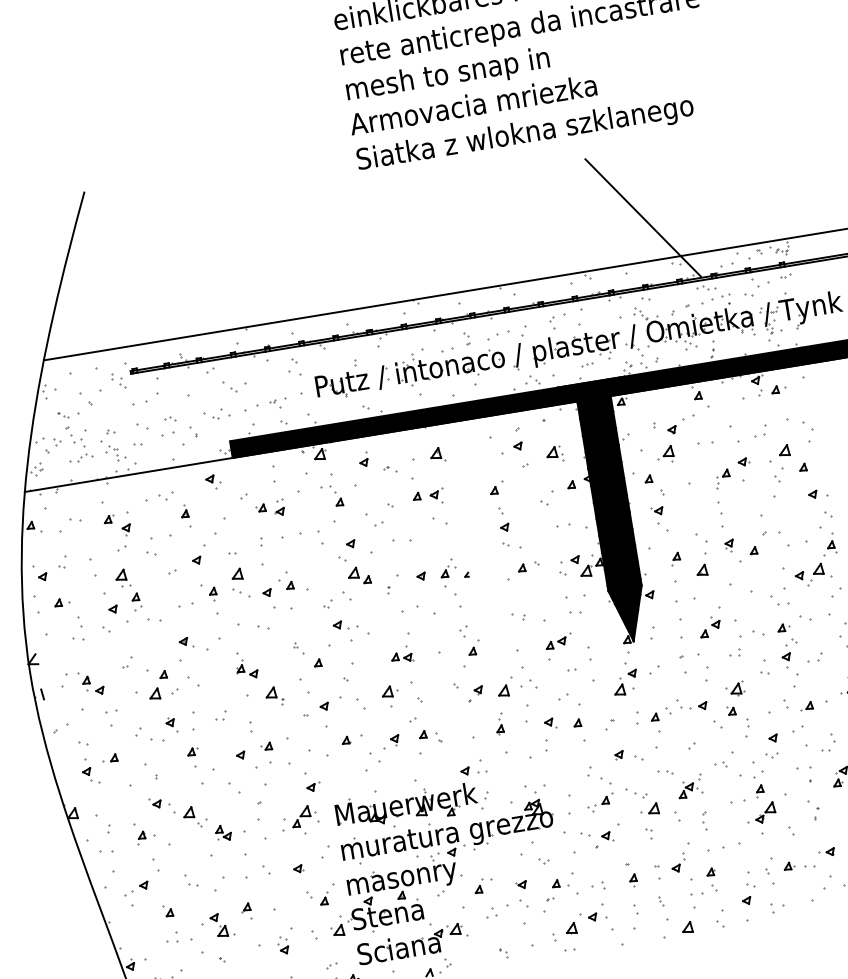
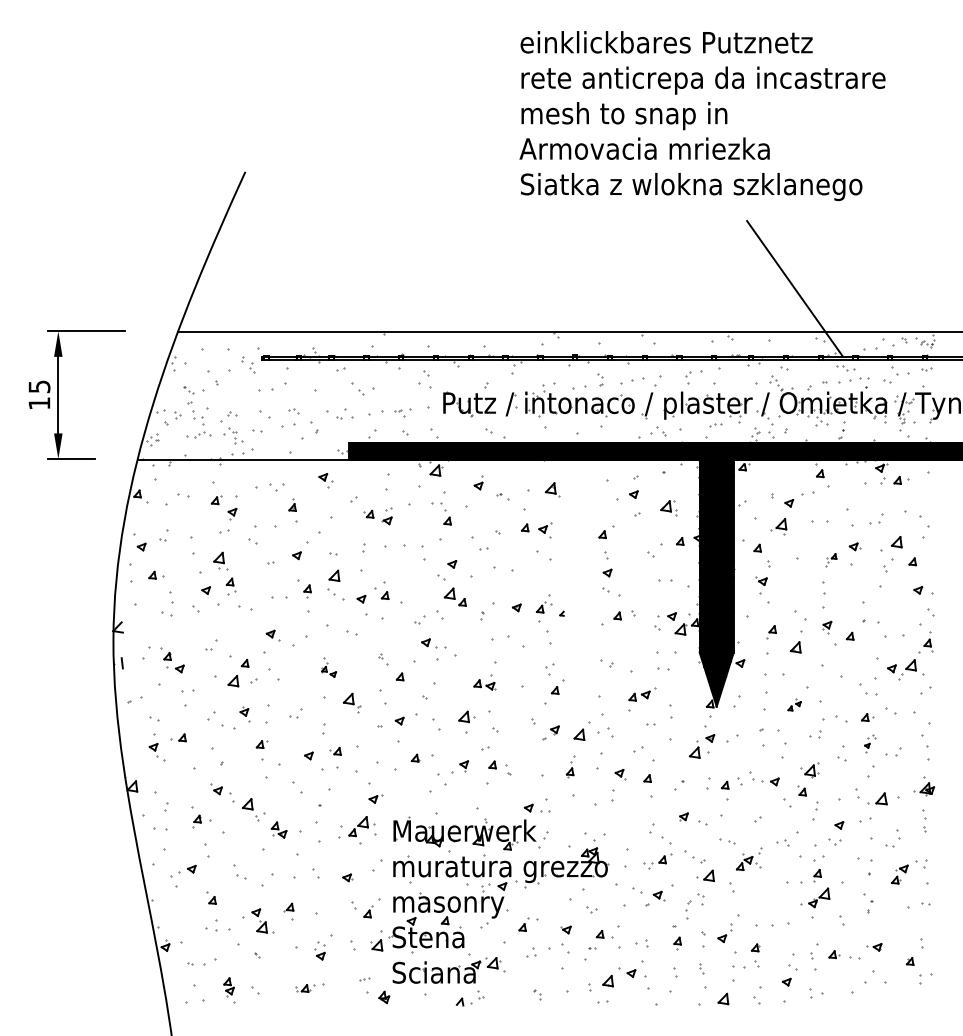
part: (722, 478) -> (831, 559), size x0.7
part: (709, 626) -> (794, 704), size x0.6
part: (789, 653) -> (869, 743), size x0.6
part: (245, 665) -> (328, 667), size x0.7
part: (806, 705) -> (877, 798), size x1.6
part: (705, 820) -> (688, 909), moved

